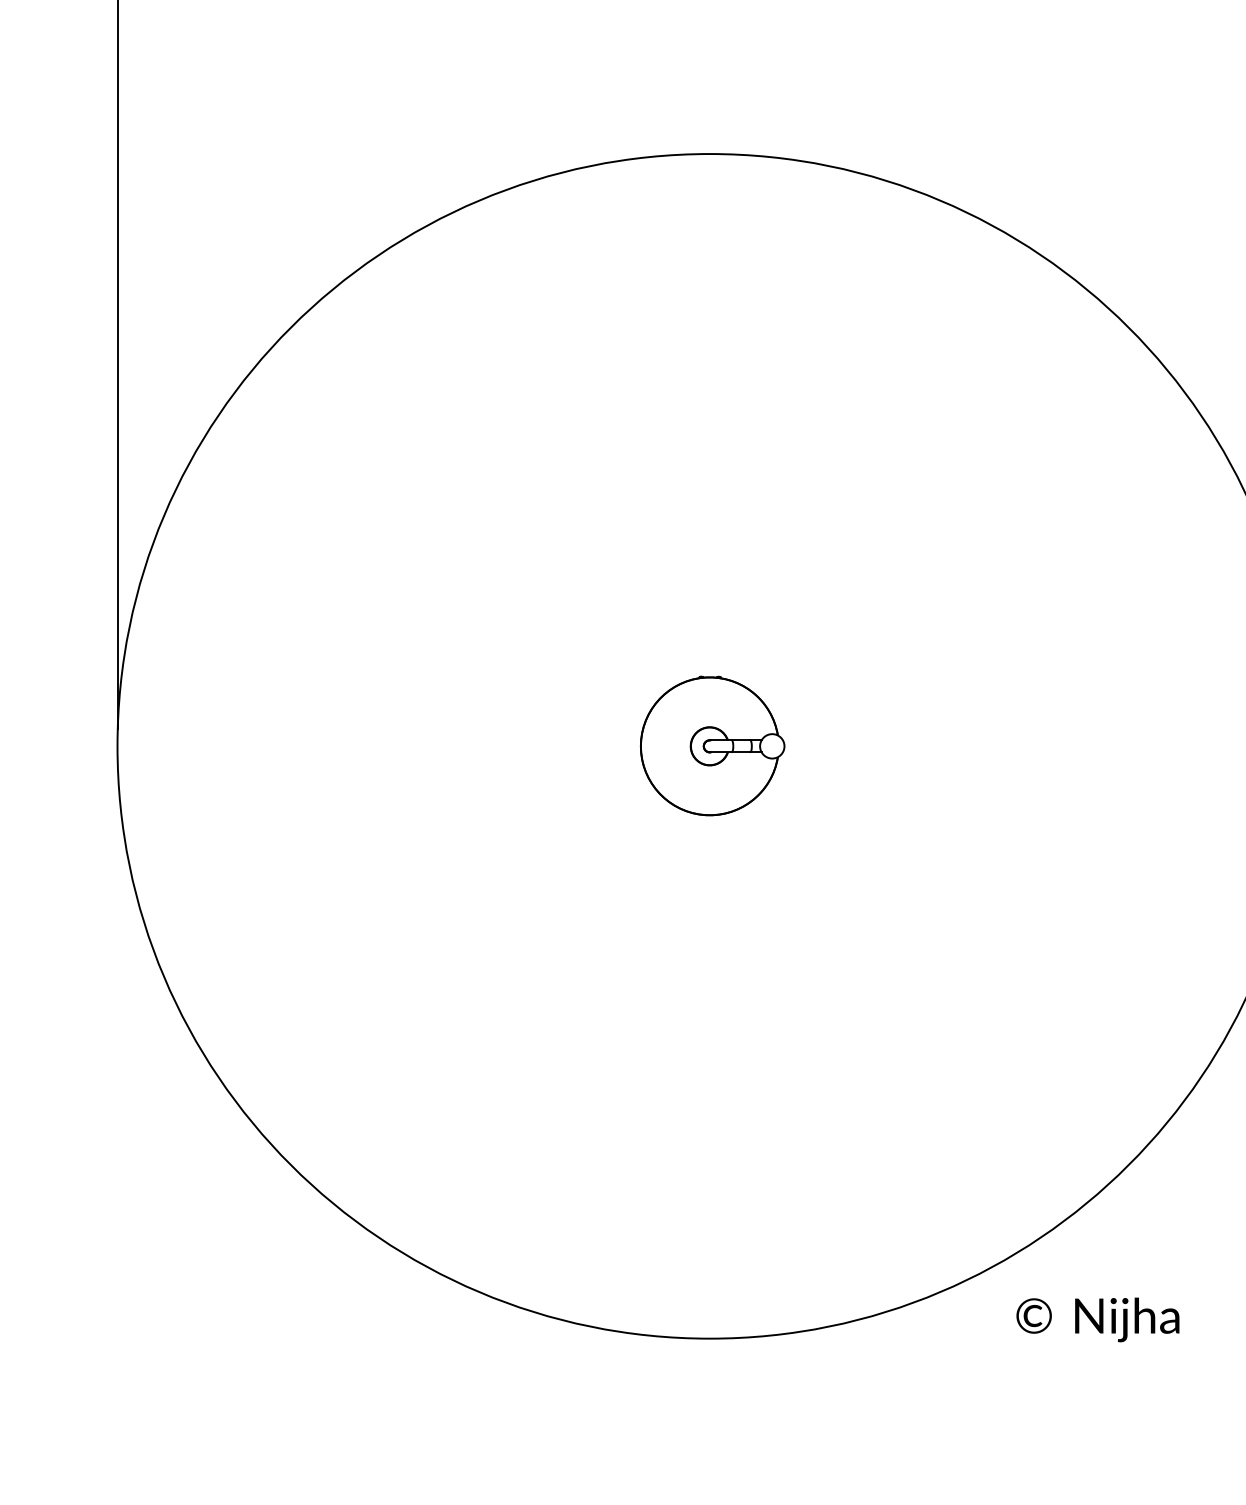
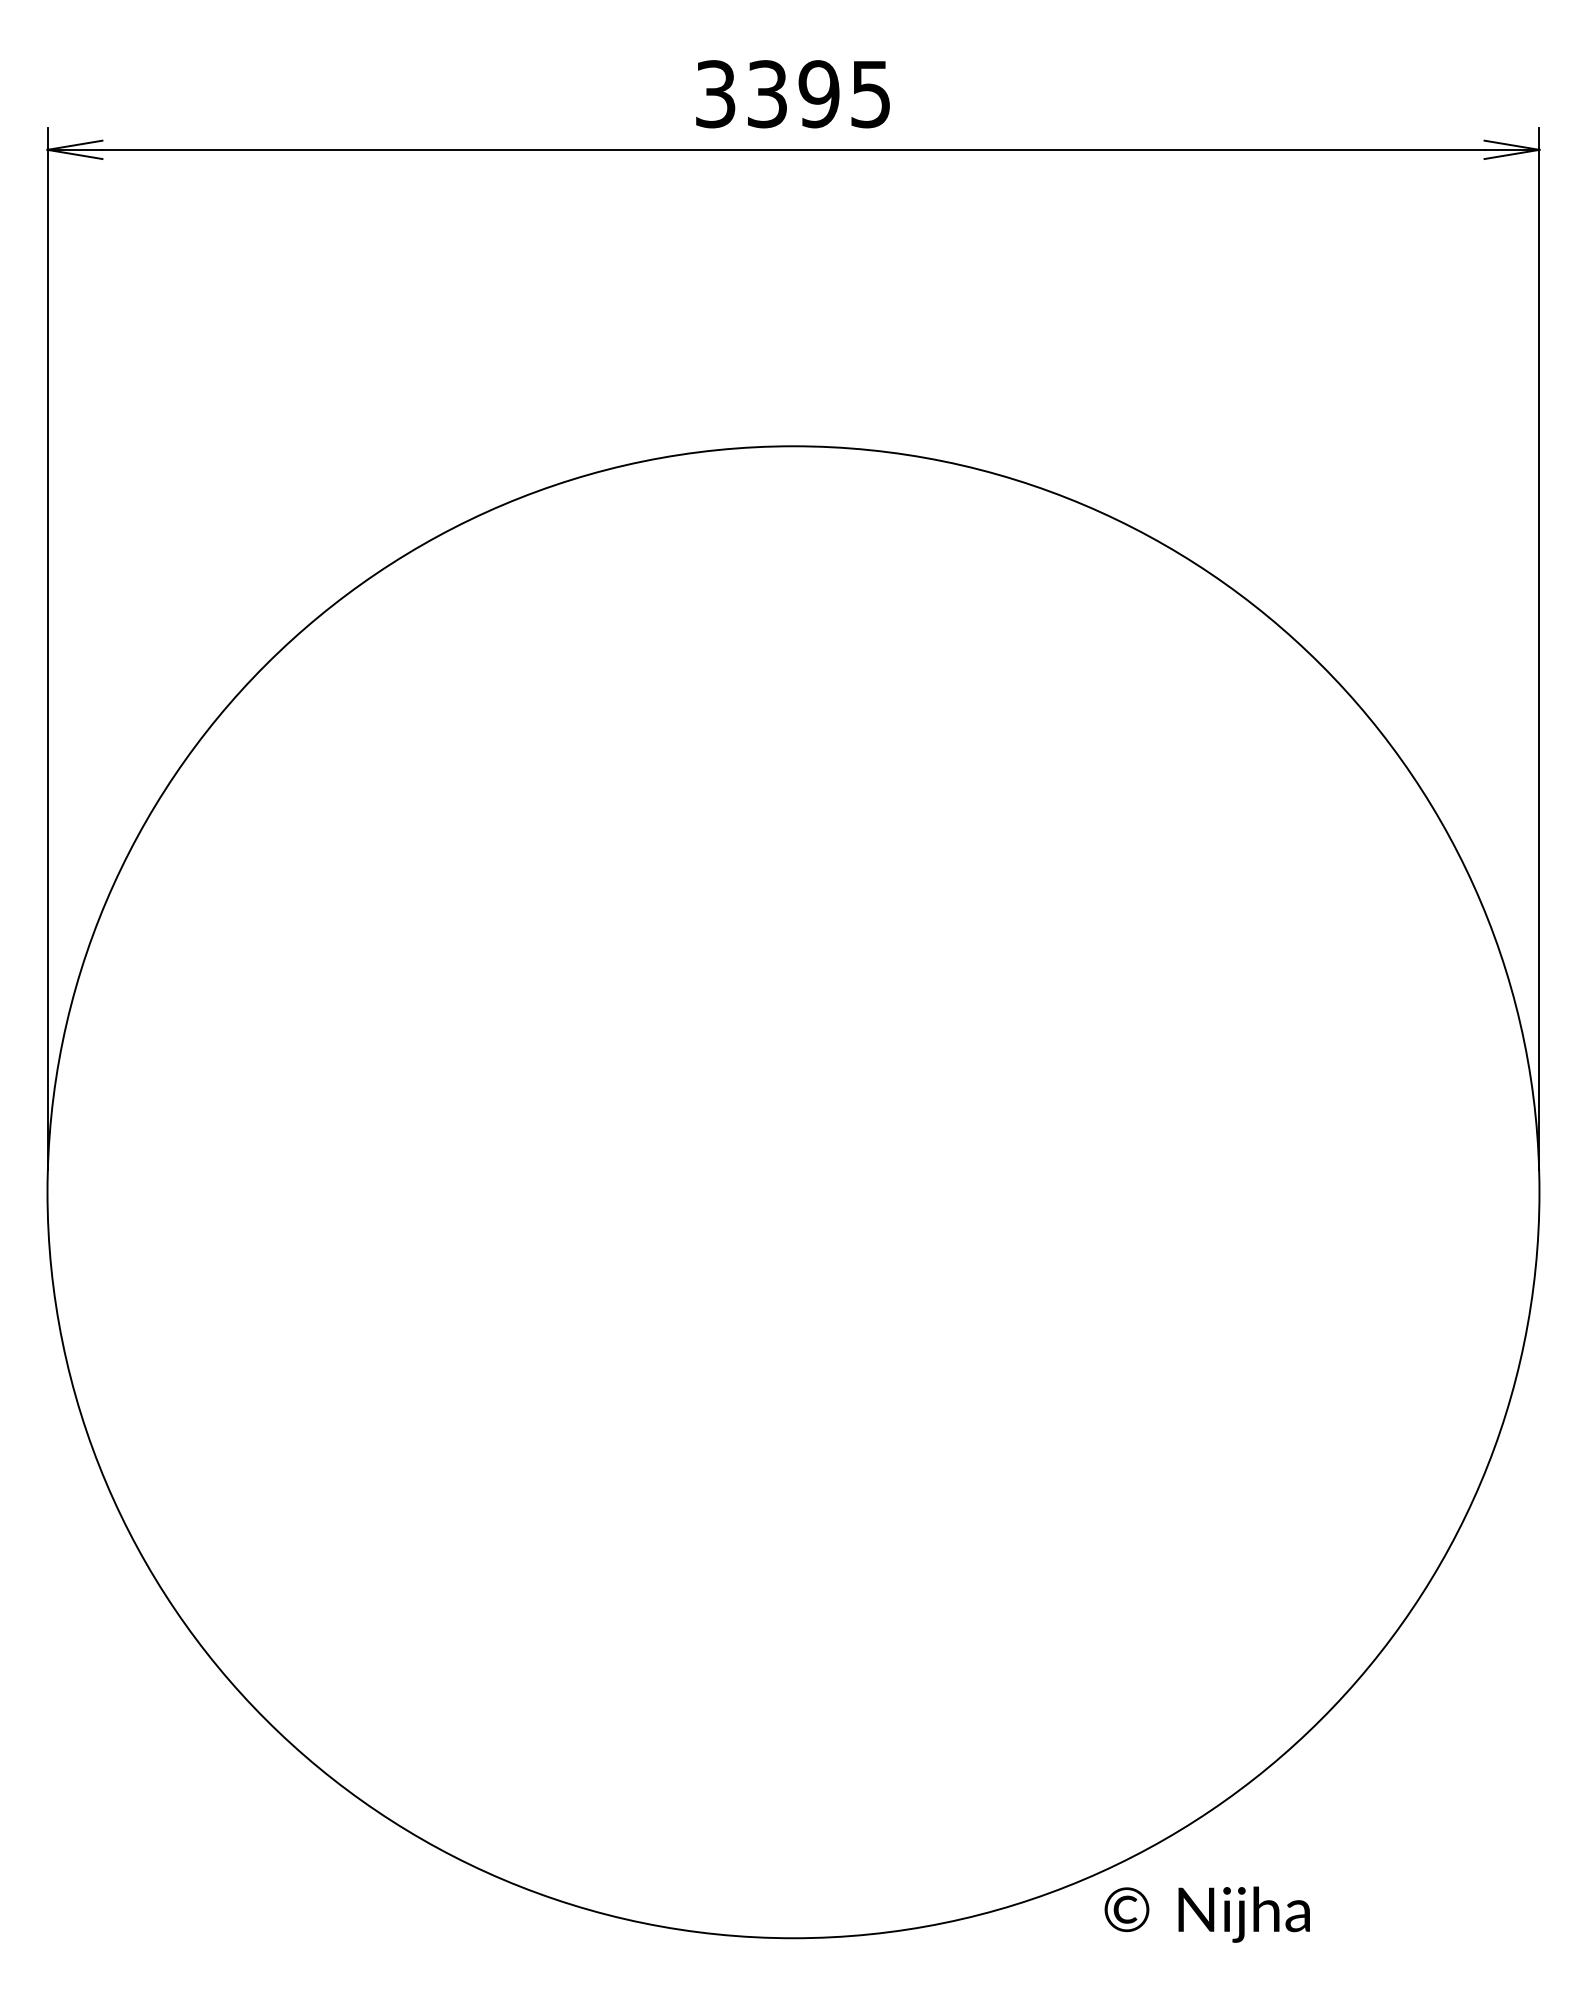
part: (712, 745) -> (796, 1191), removed
text: (1097, 1319) -> (1206, 1914), moved

